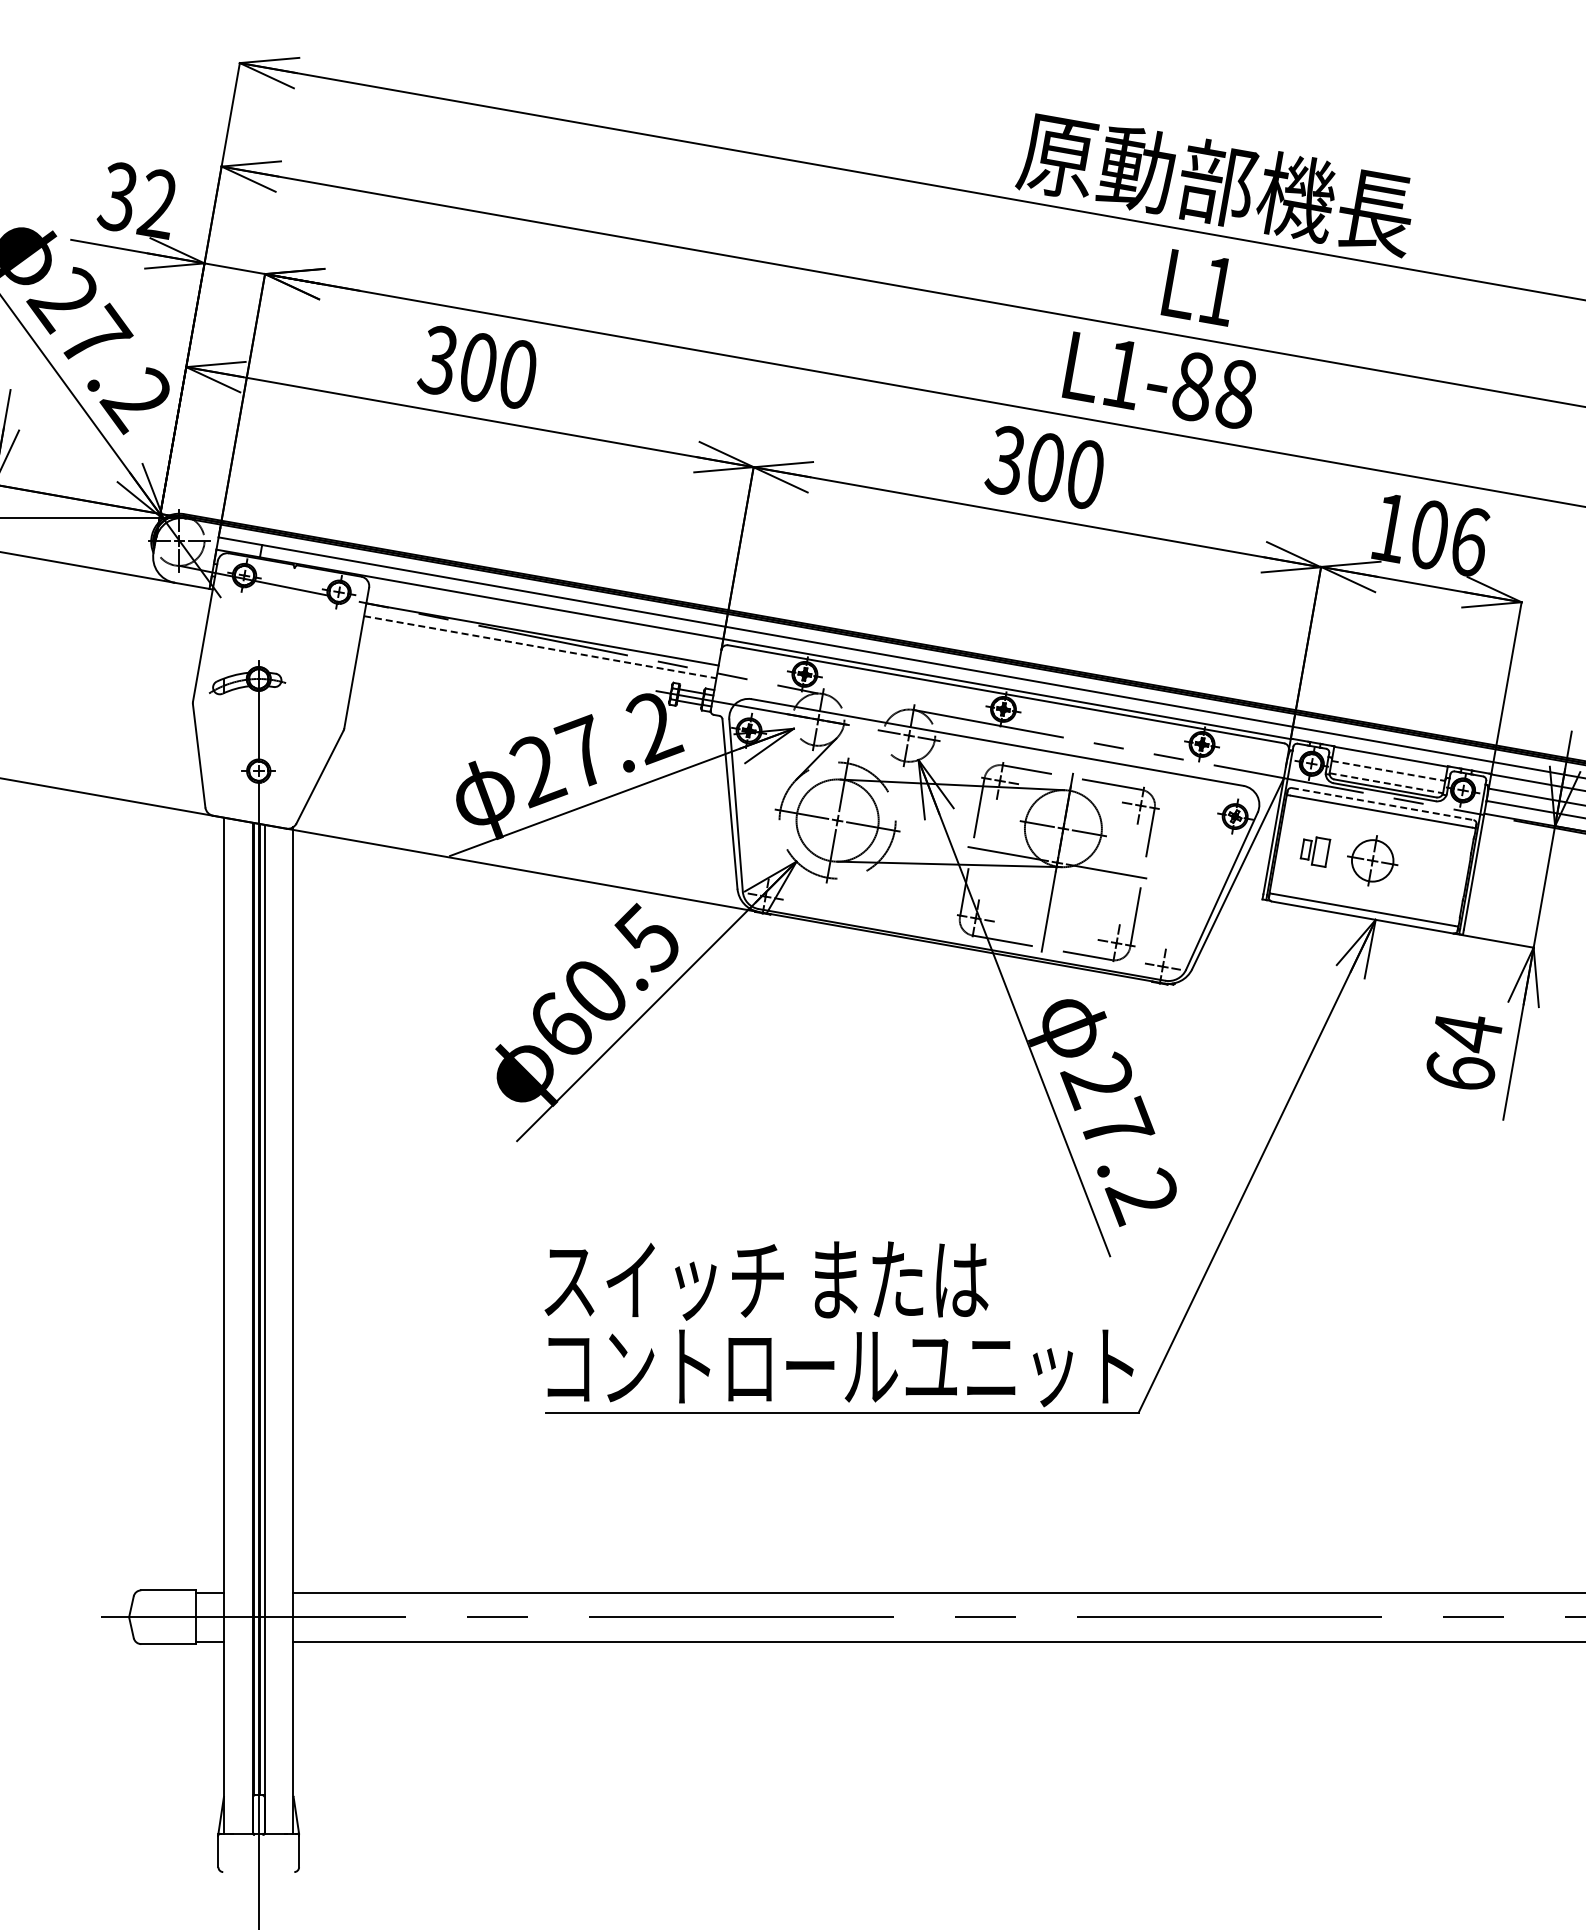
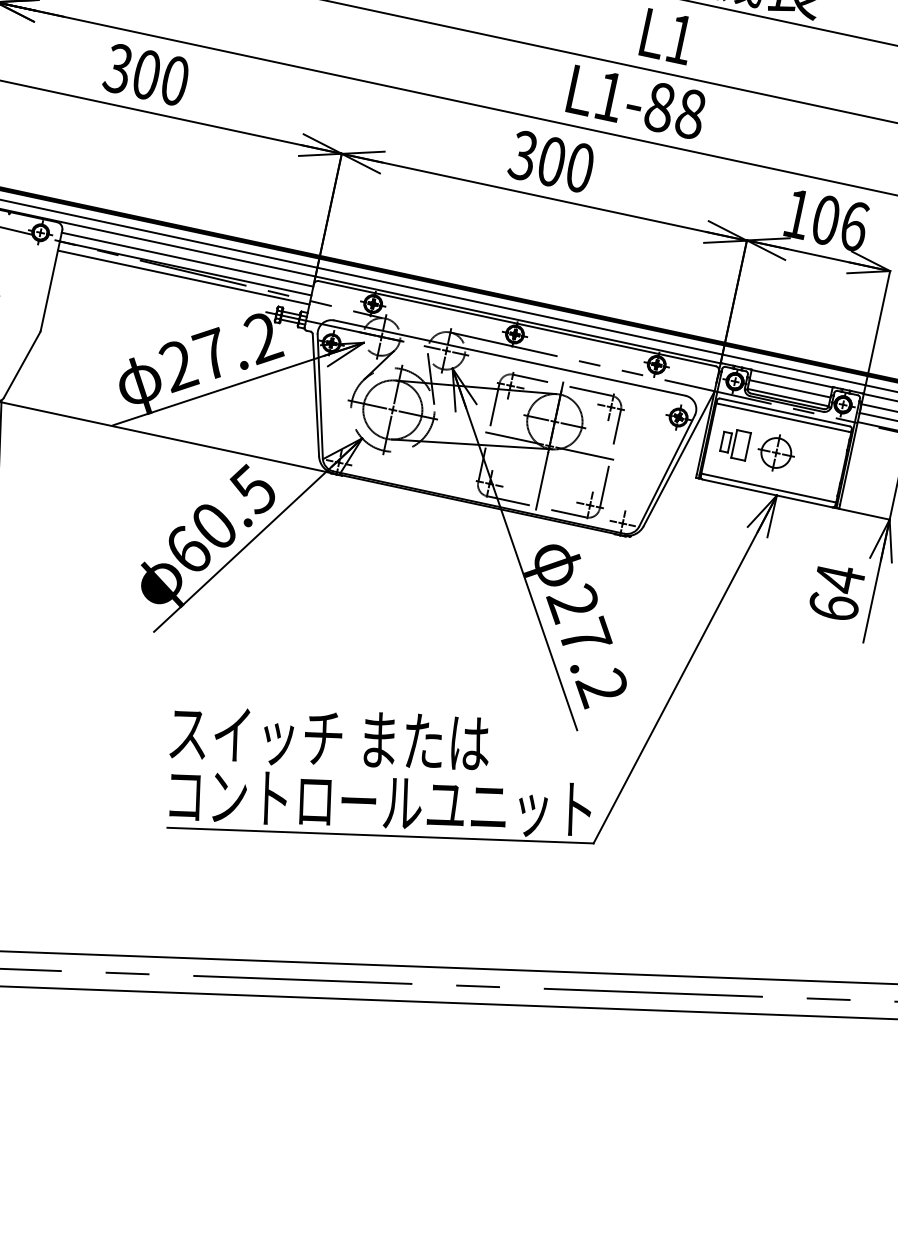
line: (544, 622) -> (187, 259), added
line: (540, 647) -> (183, 277), dashed -> solid
line: (1388, 770) -> (790, 388), dashed -> solid
line: (888, 775) -> (430, 378), added
line: (1386, 783) -> (788, 397), dashed -> solid
line: (1383, 804) -> (785, 412), dashed -> solid
part: (1315, 852) -> (735, 445), size x1.43

